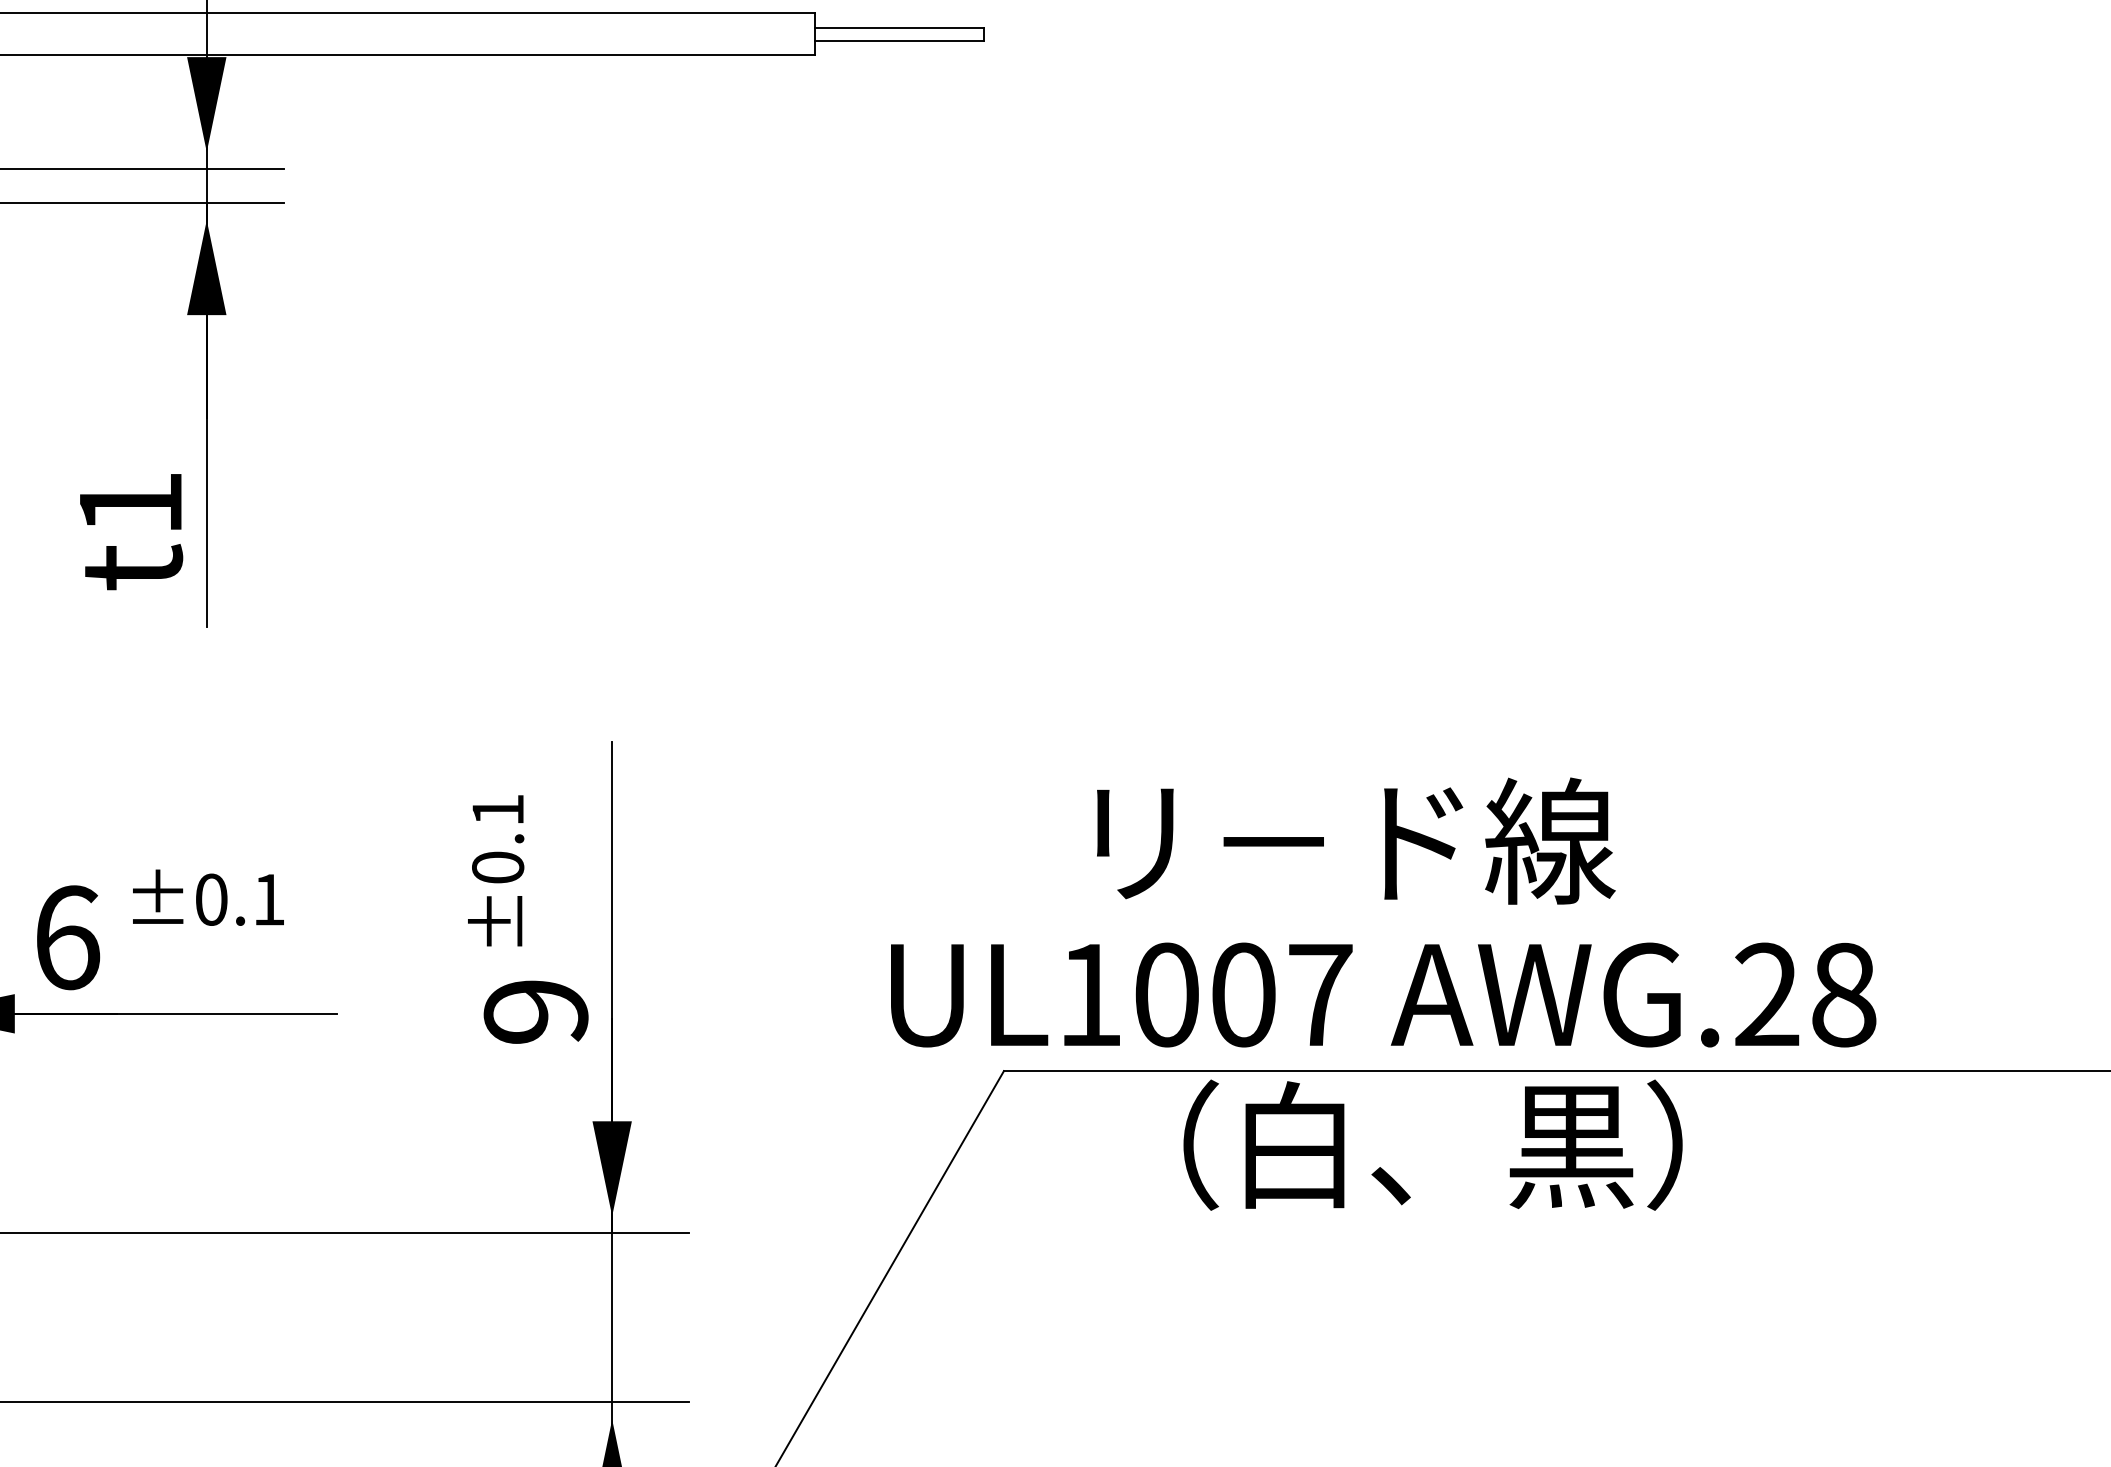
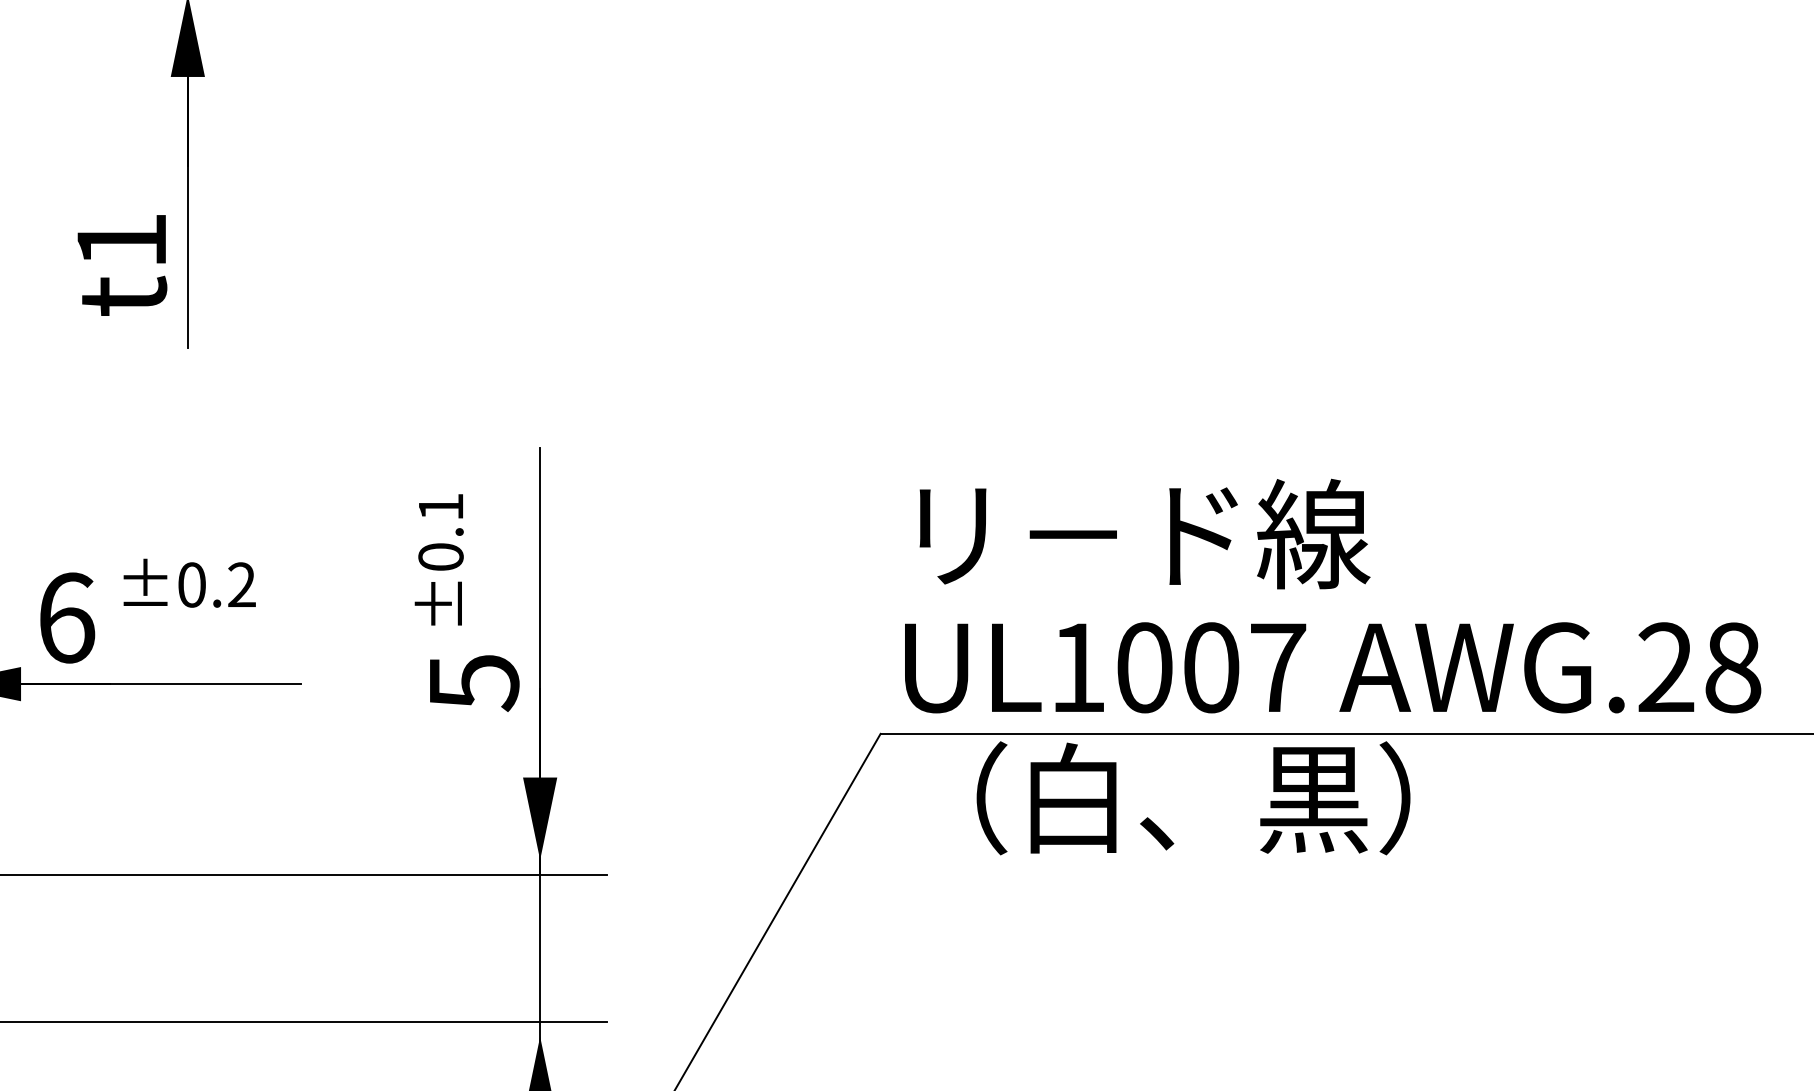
text: (1356, 840) -> (1145, 533), moved
text: (269, 899) -> (242, 584), ±0.1 -> ±0.2
text: (1383, 994) -> (1332, 667), moved
text: (535, 1012) -> (473, 682), 9 -> 5
text: (1432, 1144) -> (1193, 797), moved

